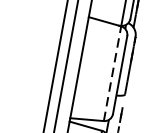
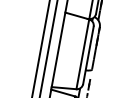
line: (112, 72) -> (82, 53), dashed -> solid

